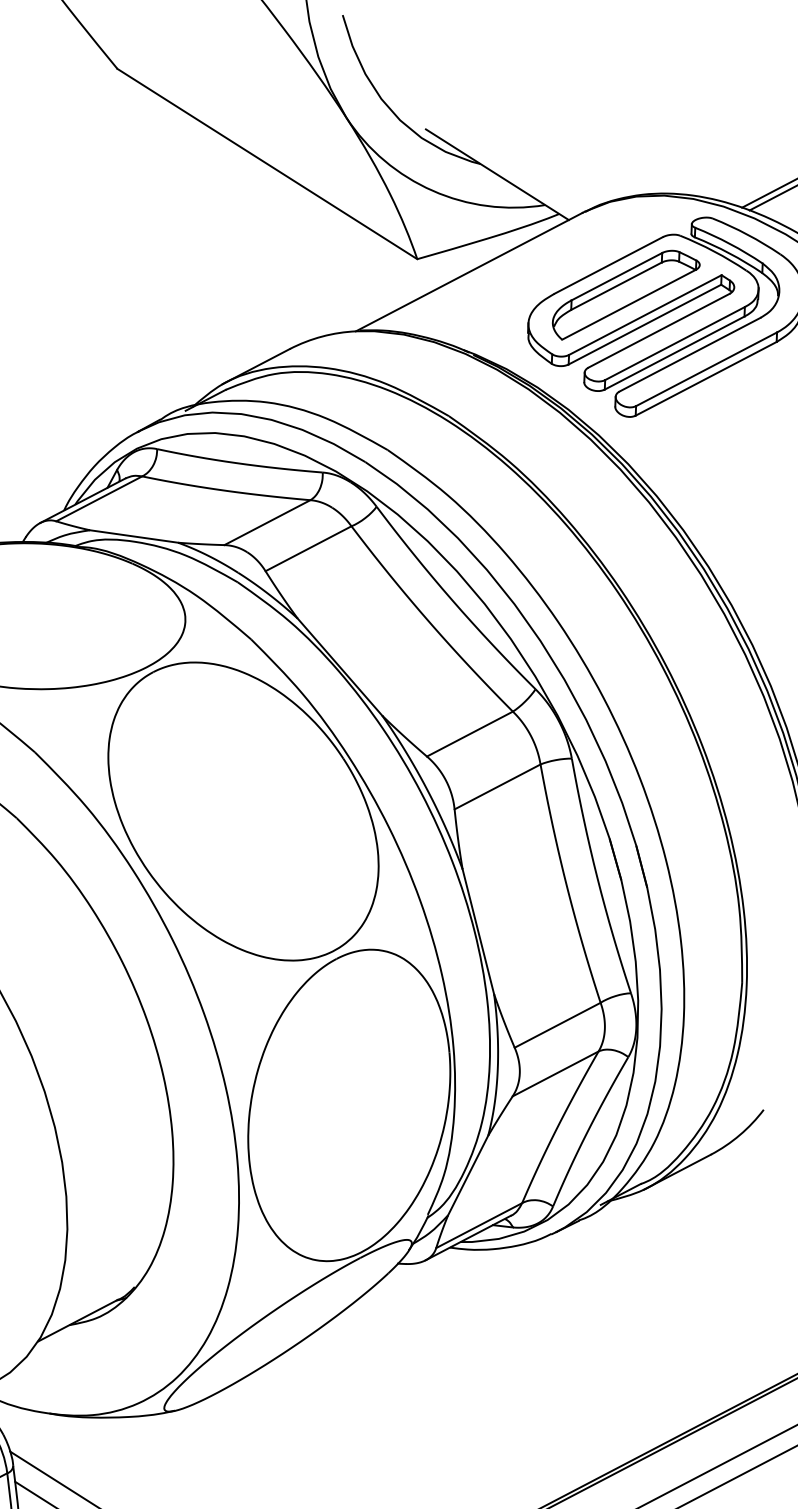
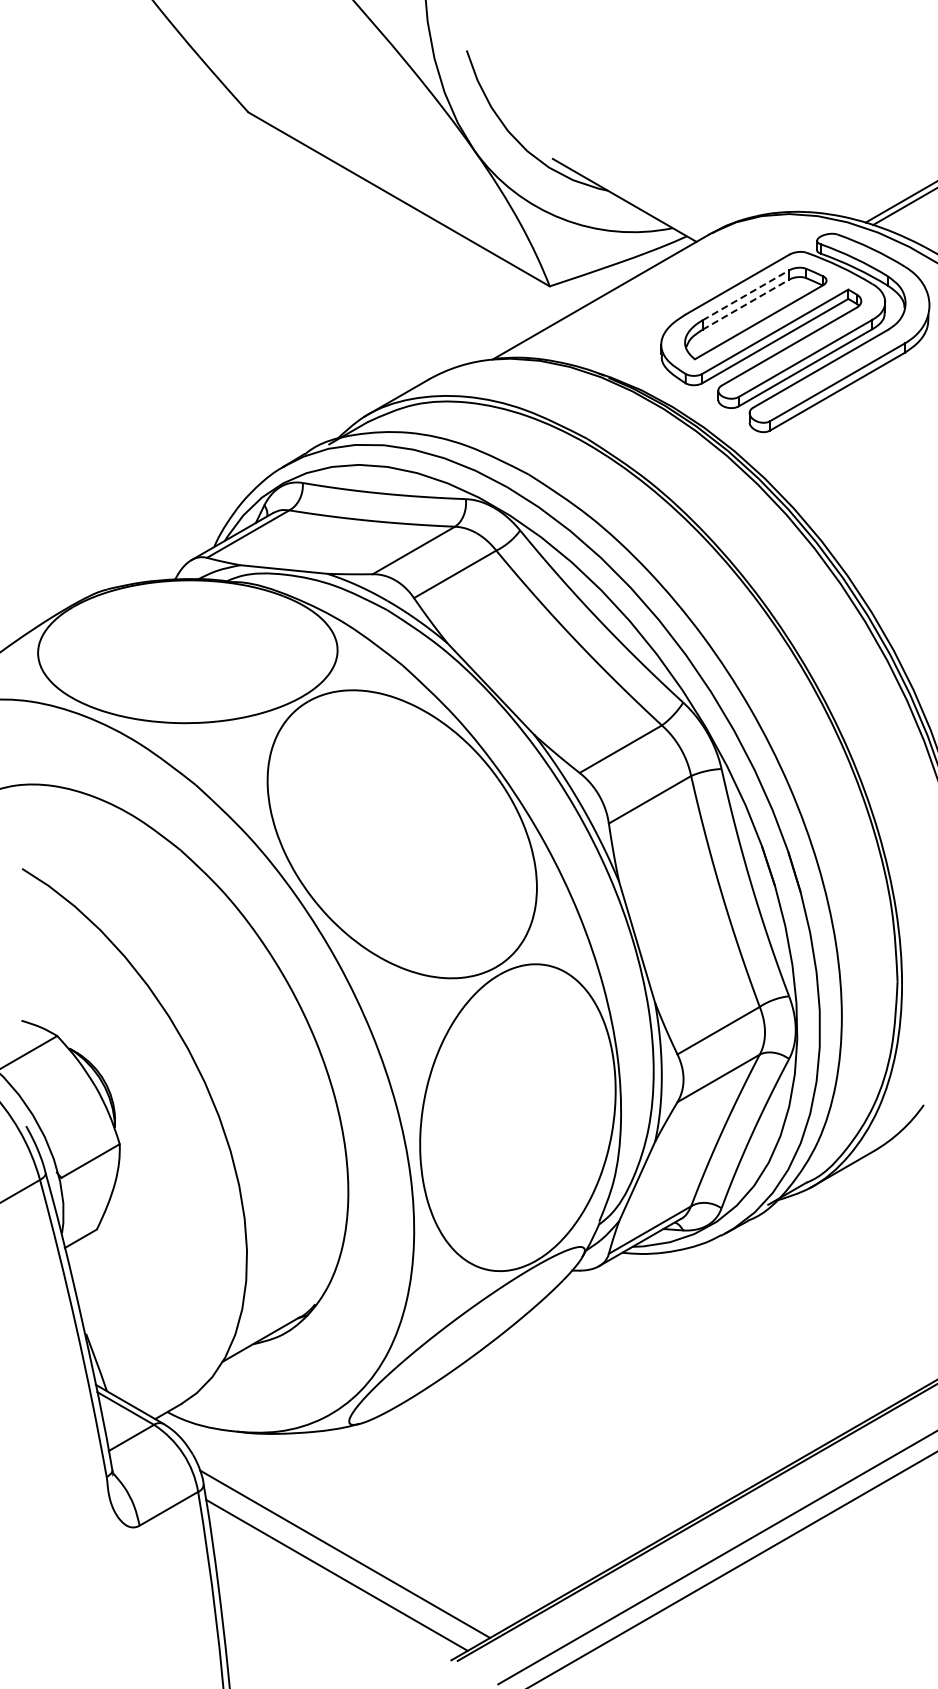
line: (617, 276) -> (746, 295), solid -> dashed
line: (617, 286) -> (746, 304), solid -> dashed

